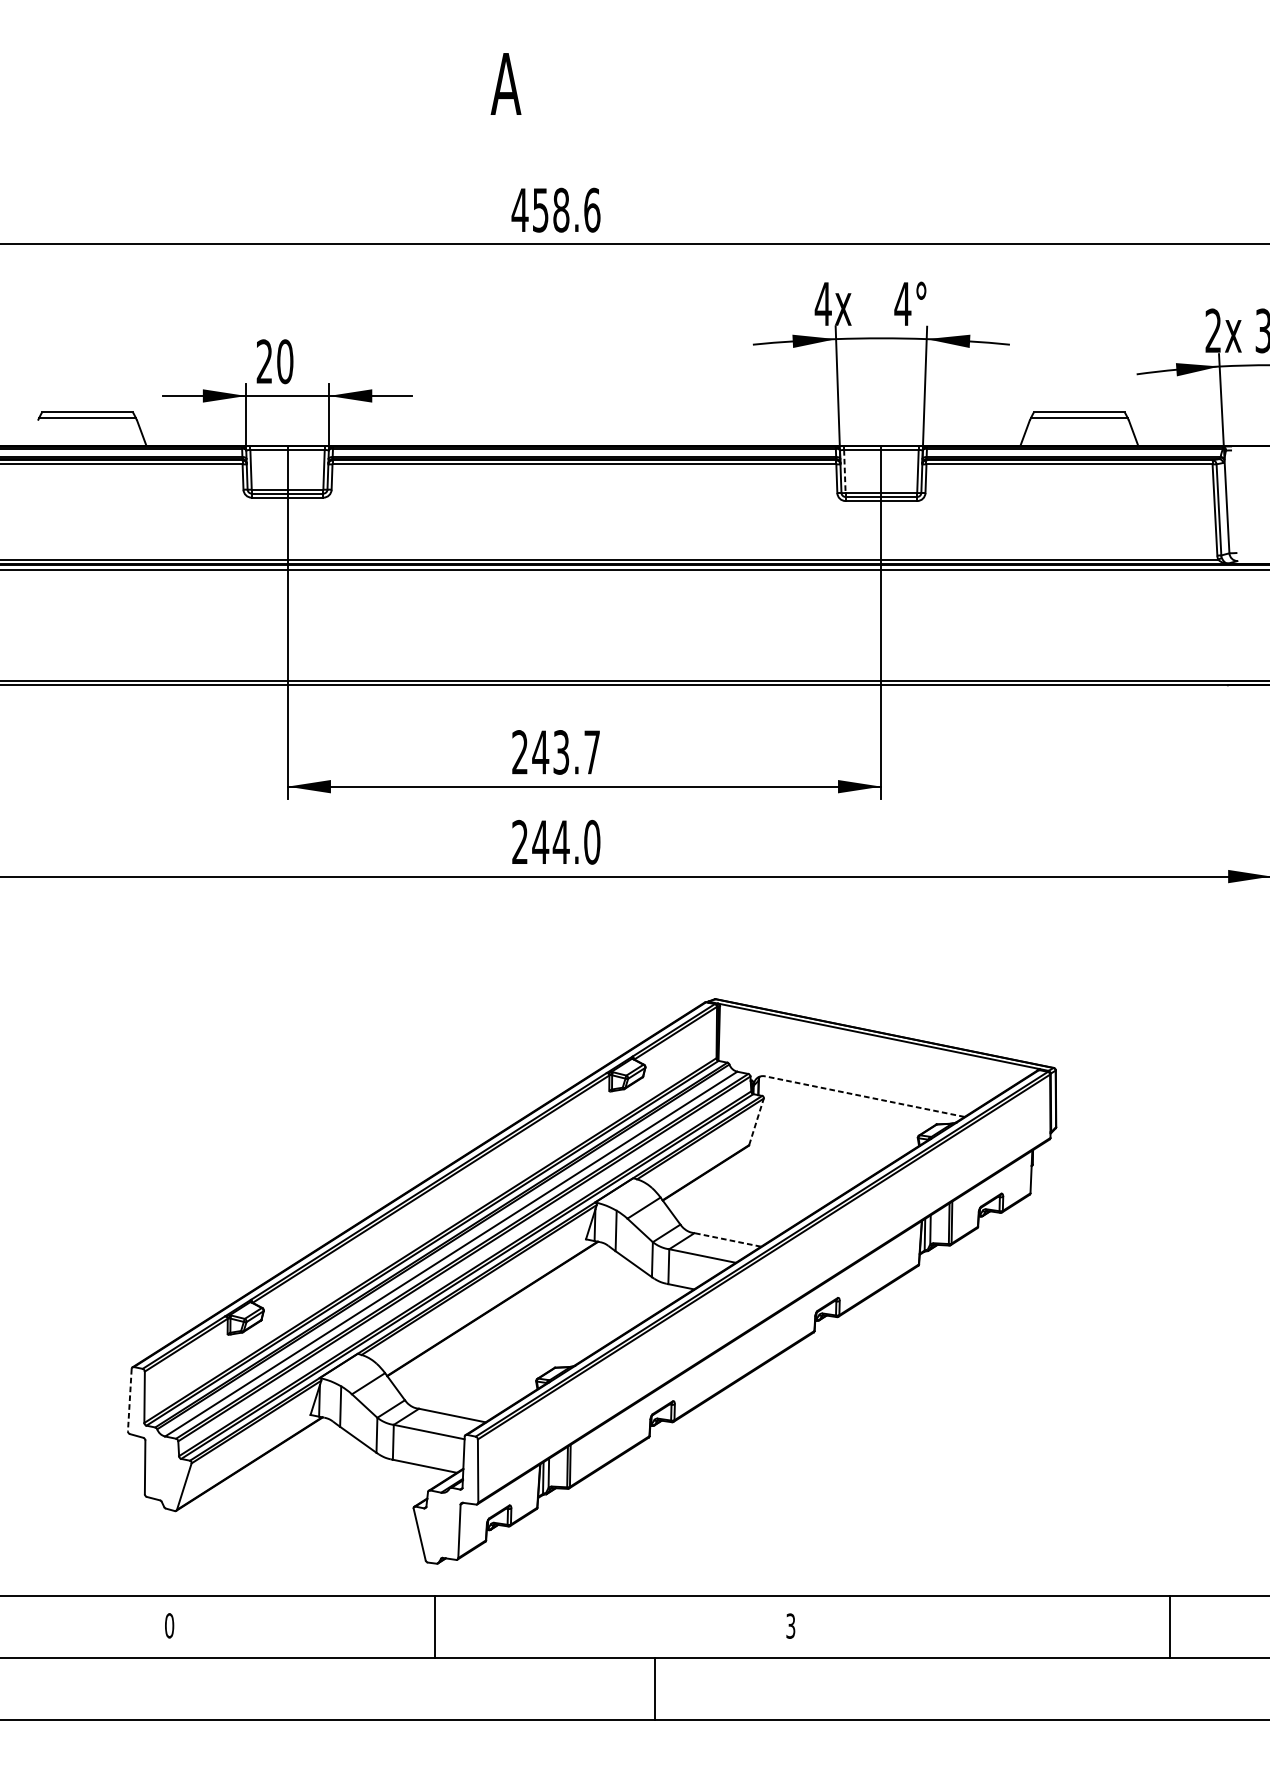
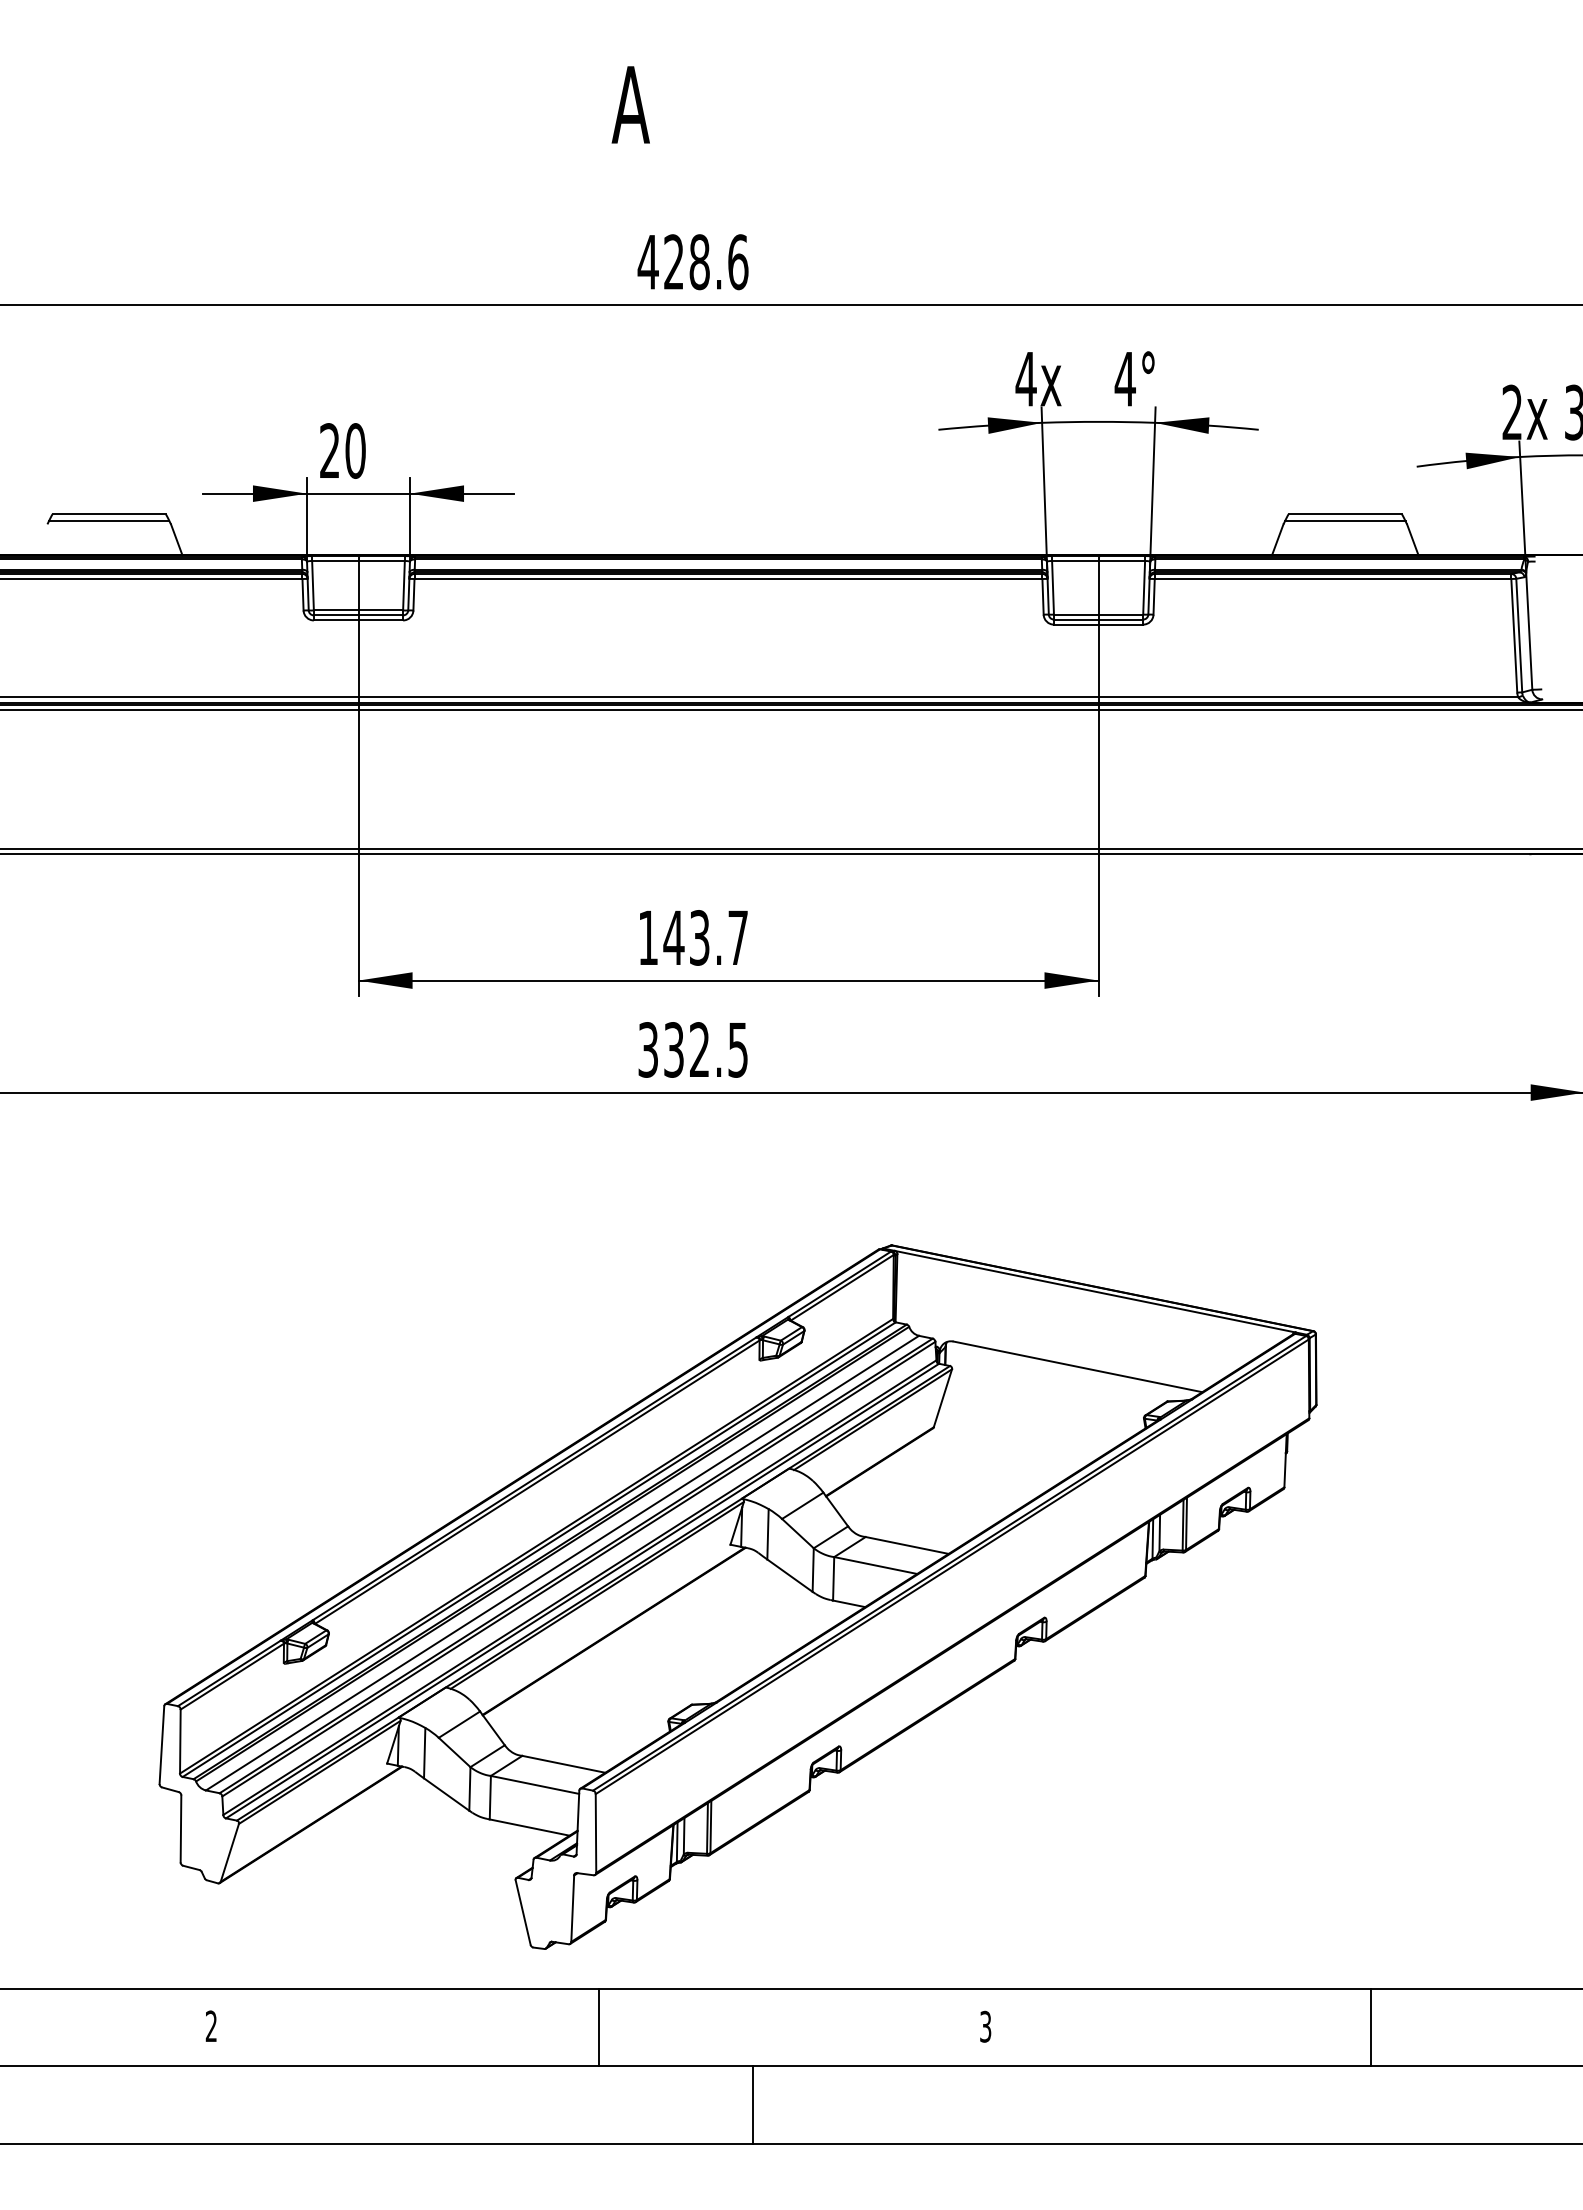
text: (540, 210) -> (673, 262), 458.6 -> 428.6
line: (845, 471) -> (1053, 587), dashed -> solid
text: (519, 752) -> (647, 937), 243.7 -> 143.7
text: (556, 841) -> (693, 1049), 244.0 -> 332.5
line: (864, 1096) -> (1077, 1366), dashed -> solid
line: (756, 1121) -> (943, 1397), dashed -> solid
line: (727, 1239) -> (906, 1545), dashed -> solid
line: (129, 1400) -> (161, 1745), dashed -> solid
text: (169, 1625) -> (211, 2026), 0 -> 2
line: (434, 1626) -> (598, 2027), moved
line: (1170, 1626) -> (1371, 2027), moved
line: (655, 1688) -> (753, 2104), moved

